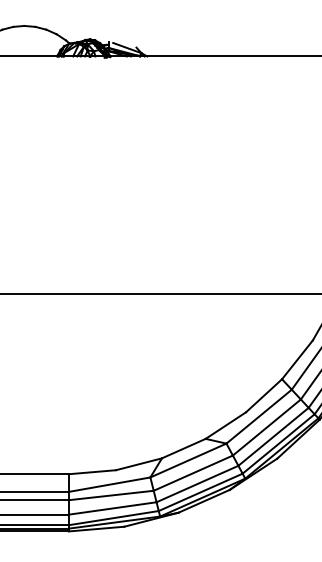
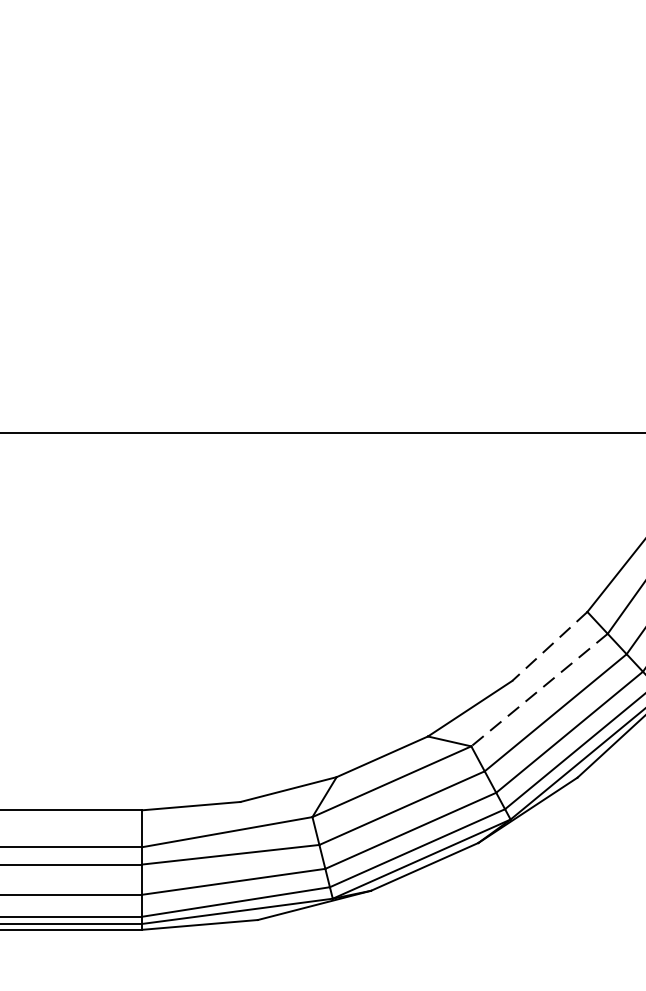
line: (263, 396) -> (548, 648), solid -> dashed
line: (258, 416) -> (538, 689), solid -> dashed

